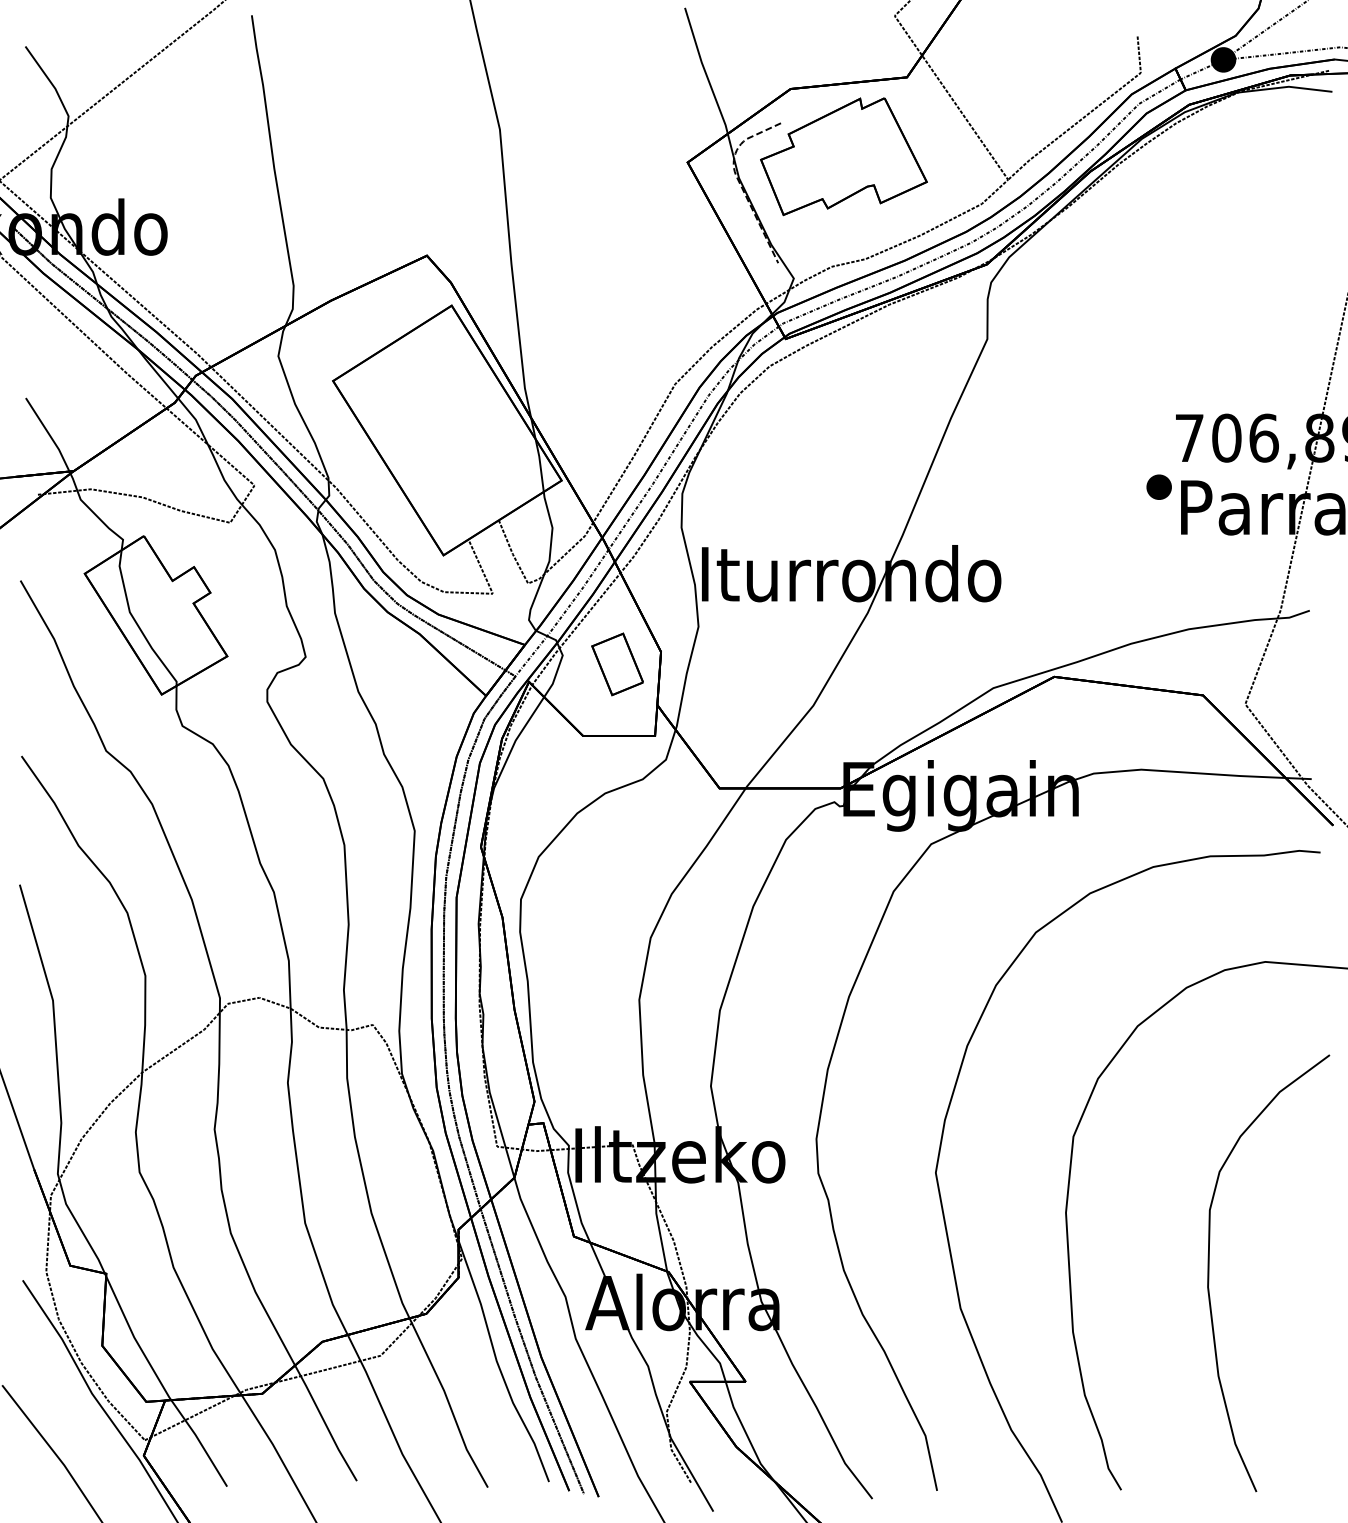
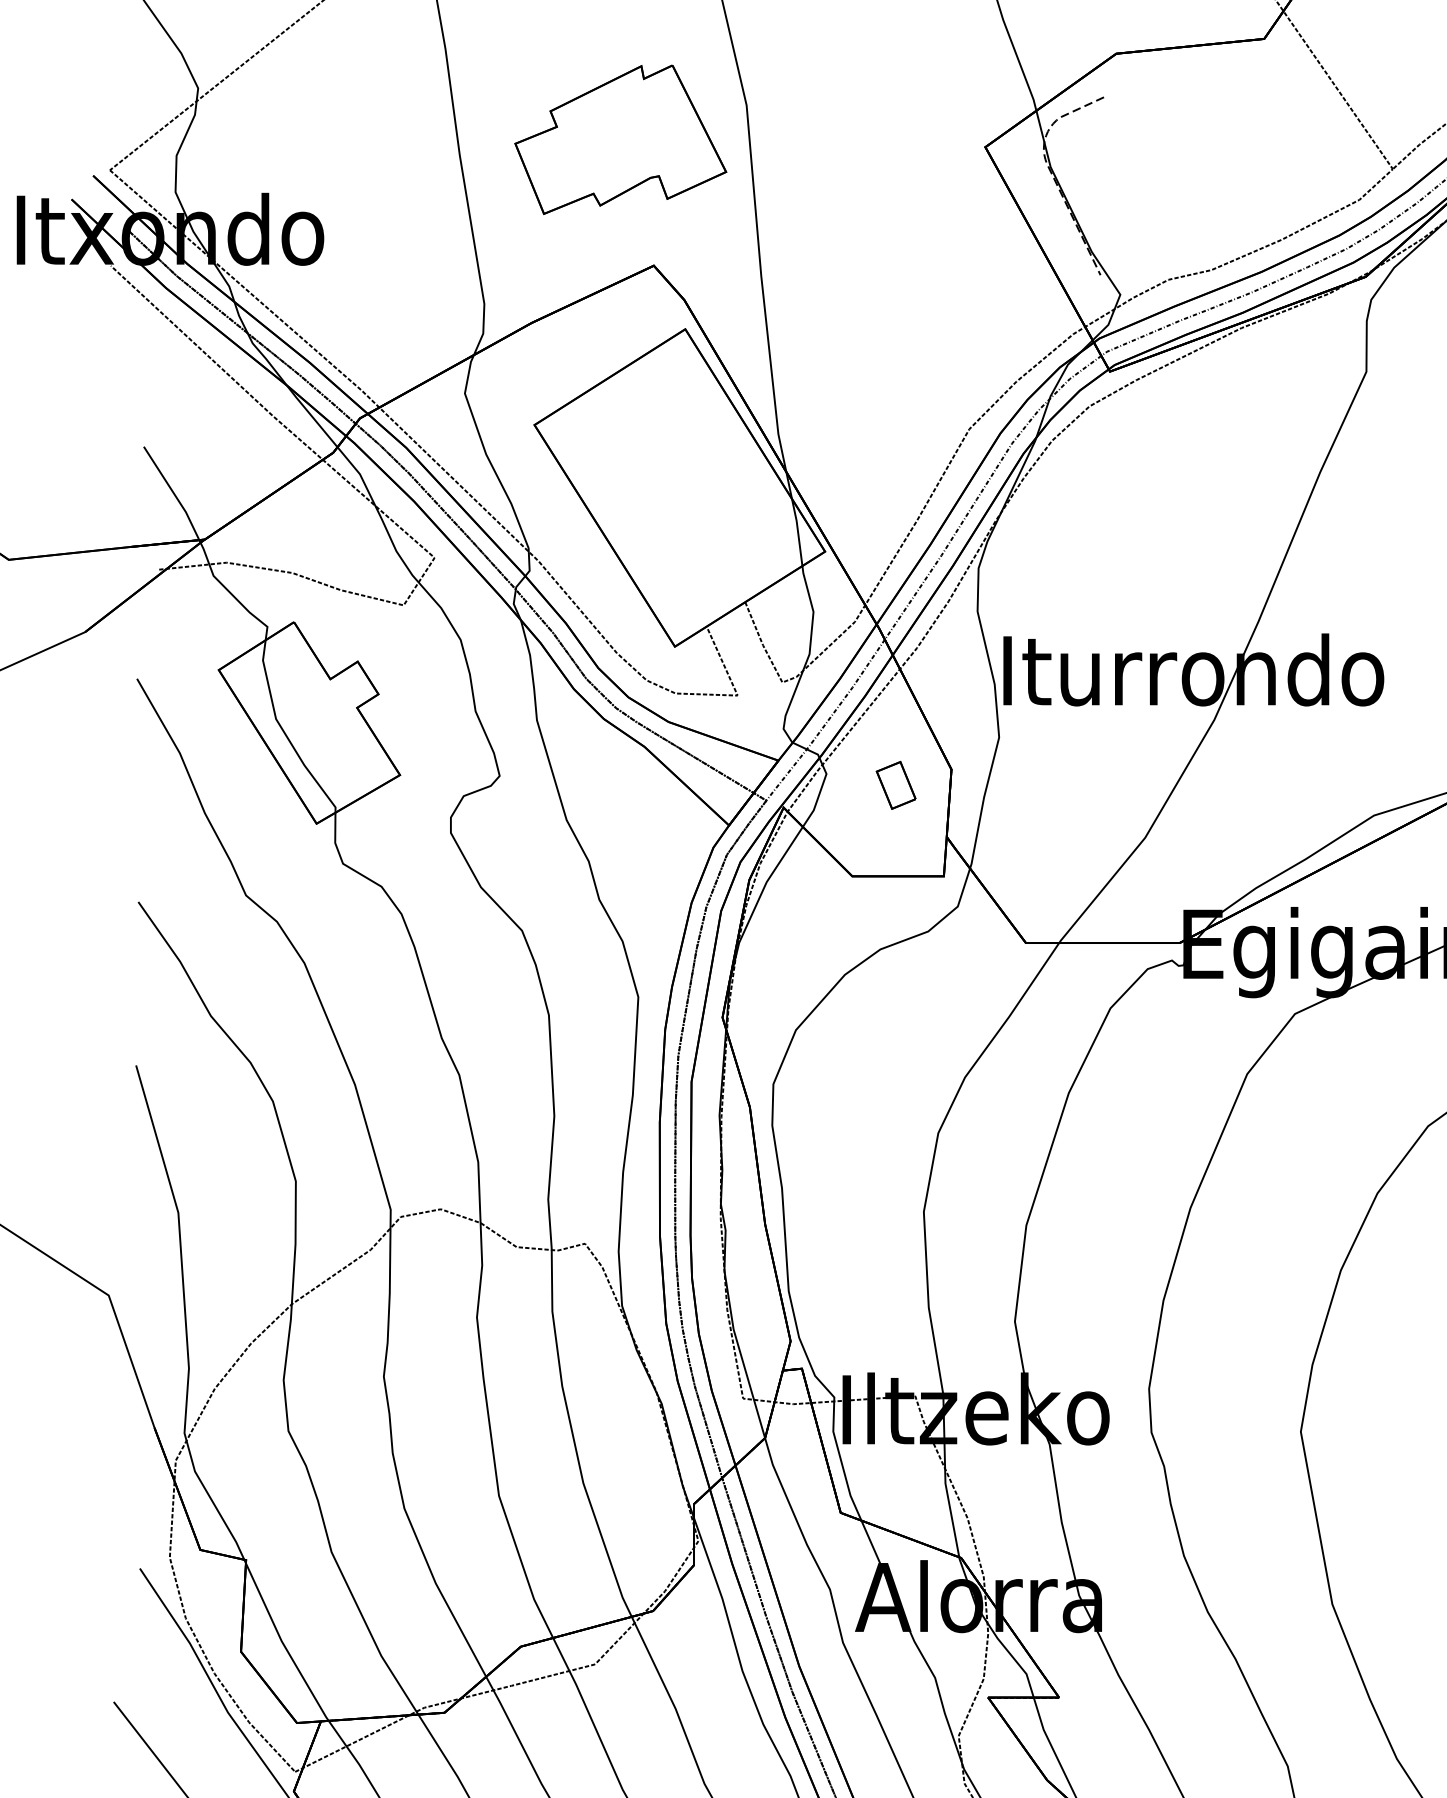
part: (843, 156) -> (620, 139), moved
part: (617, 664) -> (896, 785), size x0.6

